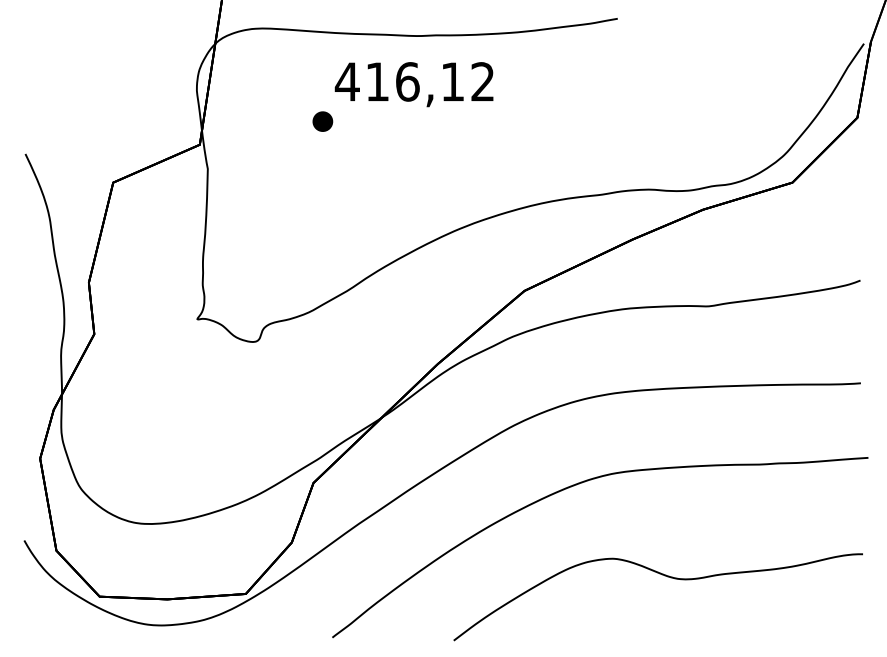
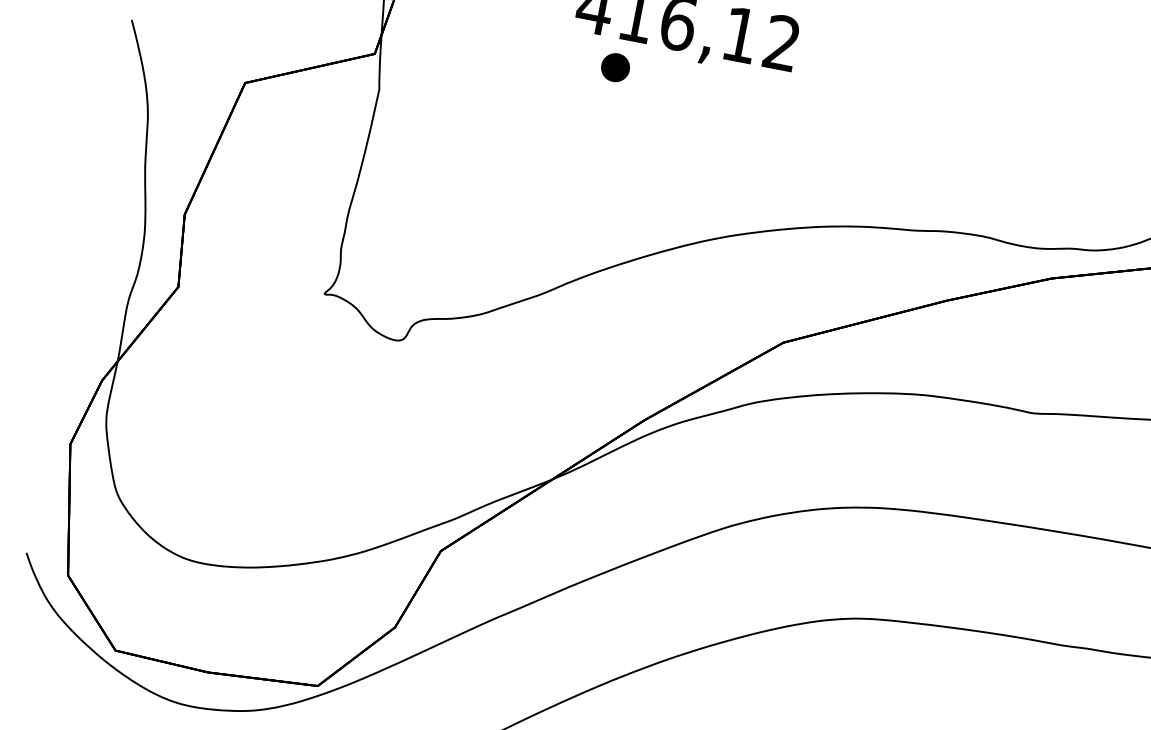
part: (322, 121) -> (615, 67), moved

